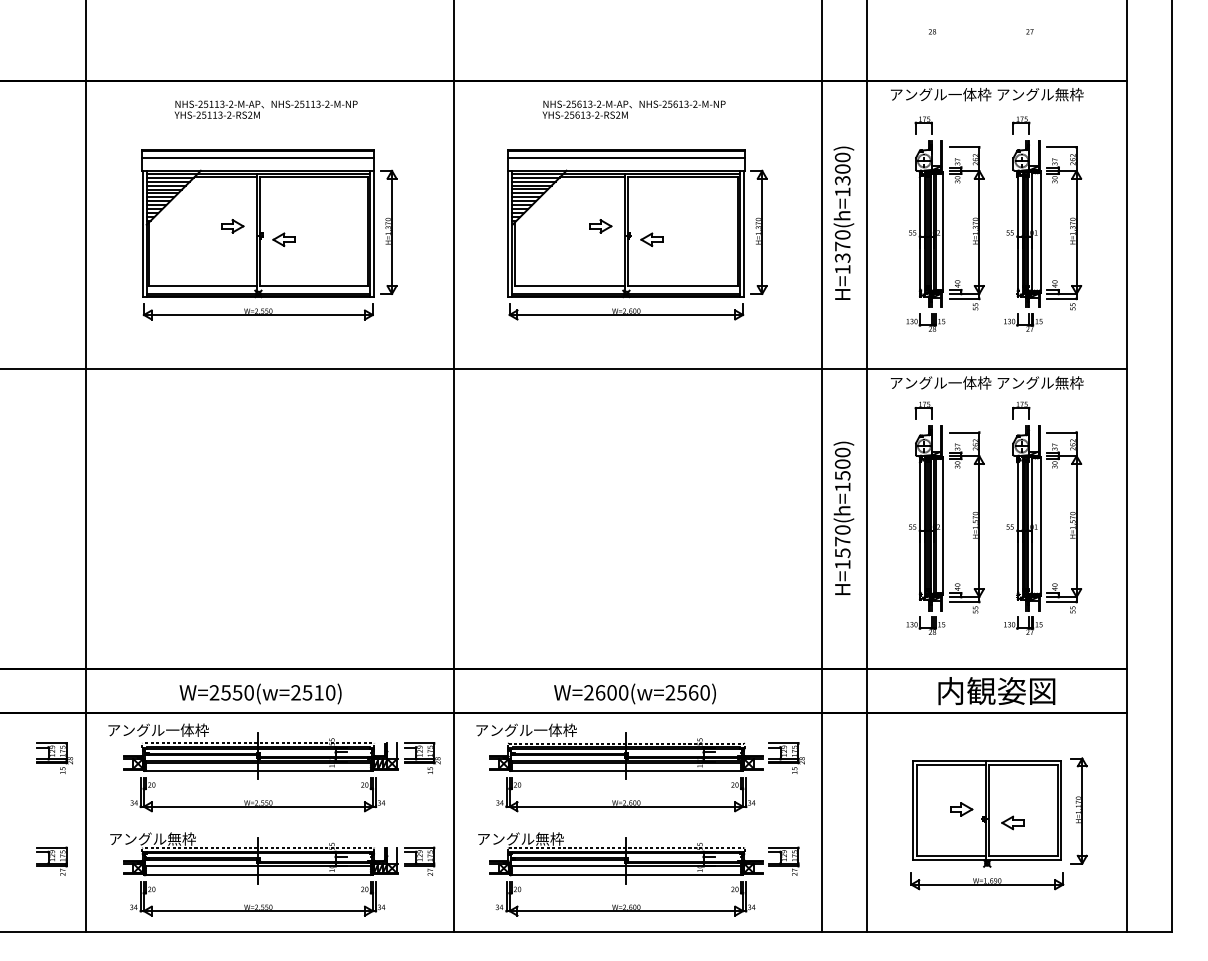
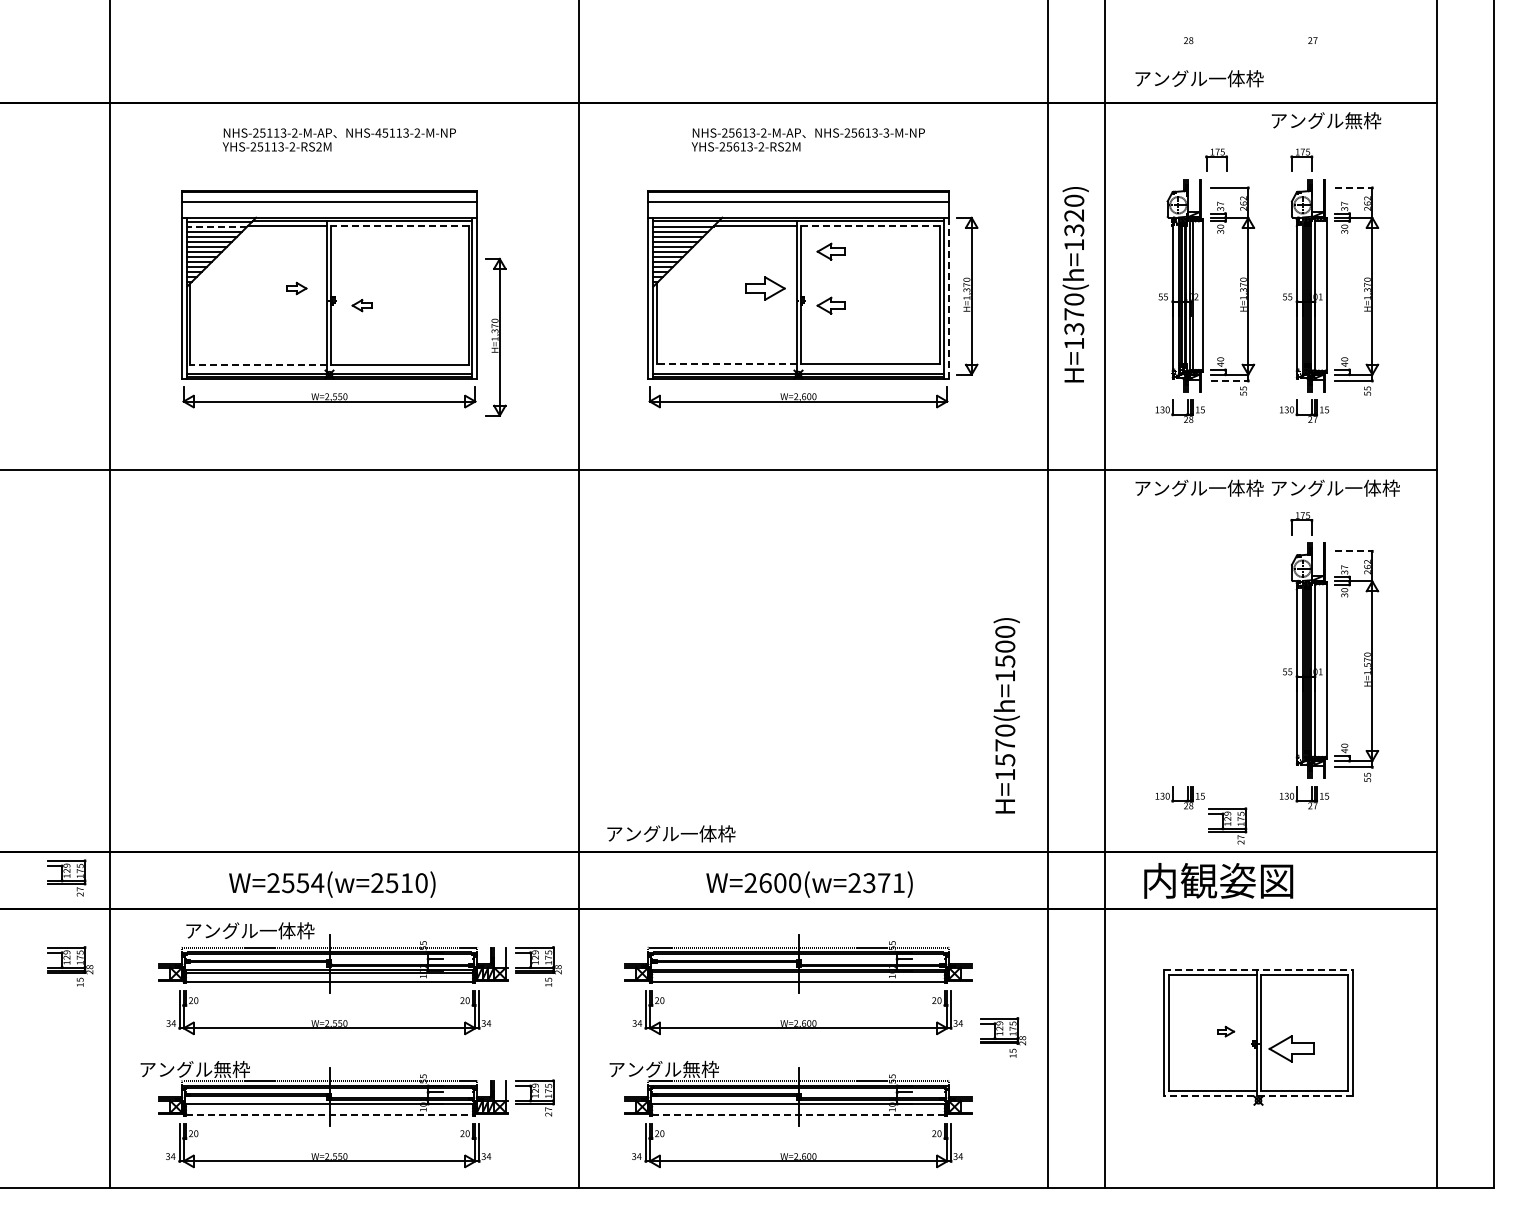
text: (940, 94) -> (1199, 78), moved
text: (296, 103) -> (378, 132), NHS-25113-2-M-NP -> NHS-45113-2-M-NP
text: (695, 104) -> (886, 133), NHS-25613-2-M-NP -> NHS-25613-3-M-NP
part: (923, 125) -> (1216, 159), moved
line: (1061, 147) -> (1353, 187), solid -> dashed
text: (842, 169) -> (1074, 215), H=1370(h=1300) -> H=1370(h=1320)
line: (314, 176) -> (400, 225), solid -> dashed
line: (682, 176) -> (870, 225), solid -> dashed
line: (169, 177) -> (216, 226), solid -> dashed
part: (651, 197) -> (830, 251), added
part: (232, 226) -> (296, 288), size x0.7
part: (600, 226) -> (765, 288), size x1.4
part: (388, 231) -> (495, 336), moved
line: (744, 233) -> (948, 297), solid -> dashed
part: (283, 239) -> (361, 305), size x0.7
line: (202, 285) -> (258, 364), solid -> dashed
line: (569, 285) -> (726, 364), solid -> dashed
line: (964, 298) -> (1229, 380), solid -> dashed
text: (1076, 382) -> (1372, 487), アングル無枠 -> アングル一体枠
line: (1061, 432) -> (1353, 551), solid -> dashed
part: (946, 507) -> (1206, 647), removed
text: (843, 518) -> (1006, 715), moved
text: (996, 690) -> (1218, 880), moved
text: (248, 693) -> (317, 883), W=2550(w=2510) -> W=2554(w=2510)
text: (693, 693) -> (883, 883), W=2600(w=2560) -> W=2600(w=2371)
text: (158, 730) -> (250, 930), moved
text: (526, 730) -> (671, 833), moved
part: (787, 758) -> (1003, 1037), moved
line: (987, 761) -> (1258, 970), solid -> dashed
part: (961, 809) -> (1225, 1031), size x0.6
part: (1079, 810) -> (1375, 1033), removed
part: (1012, 822) -> (1290, 1048), size x1.6
line: (986, 860) -> (1257, 1096), solid -> dashed
part: (52, 861) -> (66, 877), moved
part: (784, 861) -> (1227, 825), moved
line: (258, 875) -> (329, 1115), solid -> dashed
line: (627, 875) -> (799, 1115), solid -> dashed
part: (987, 881) -> (1258, 1123), removed

